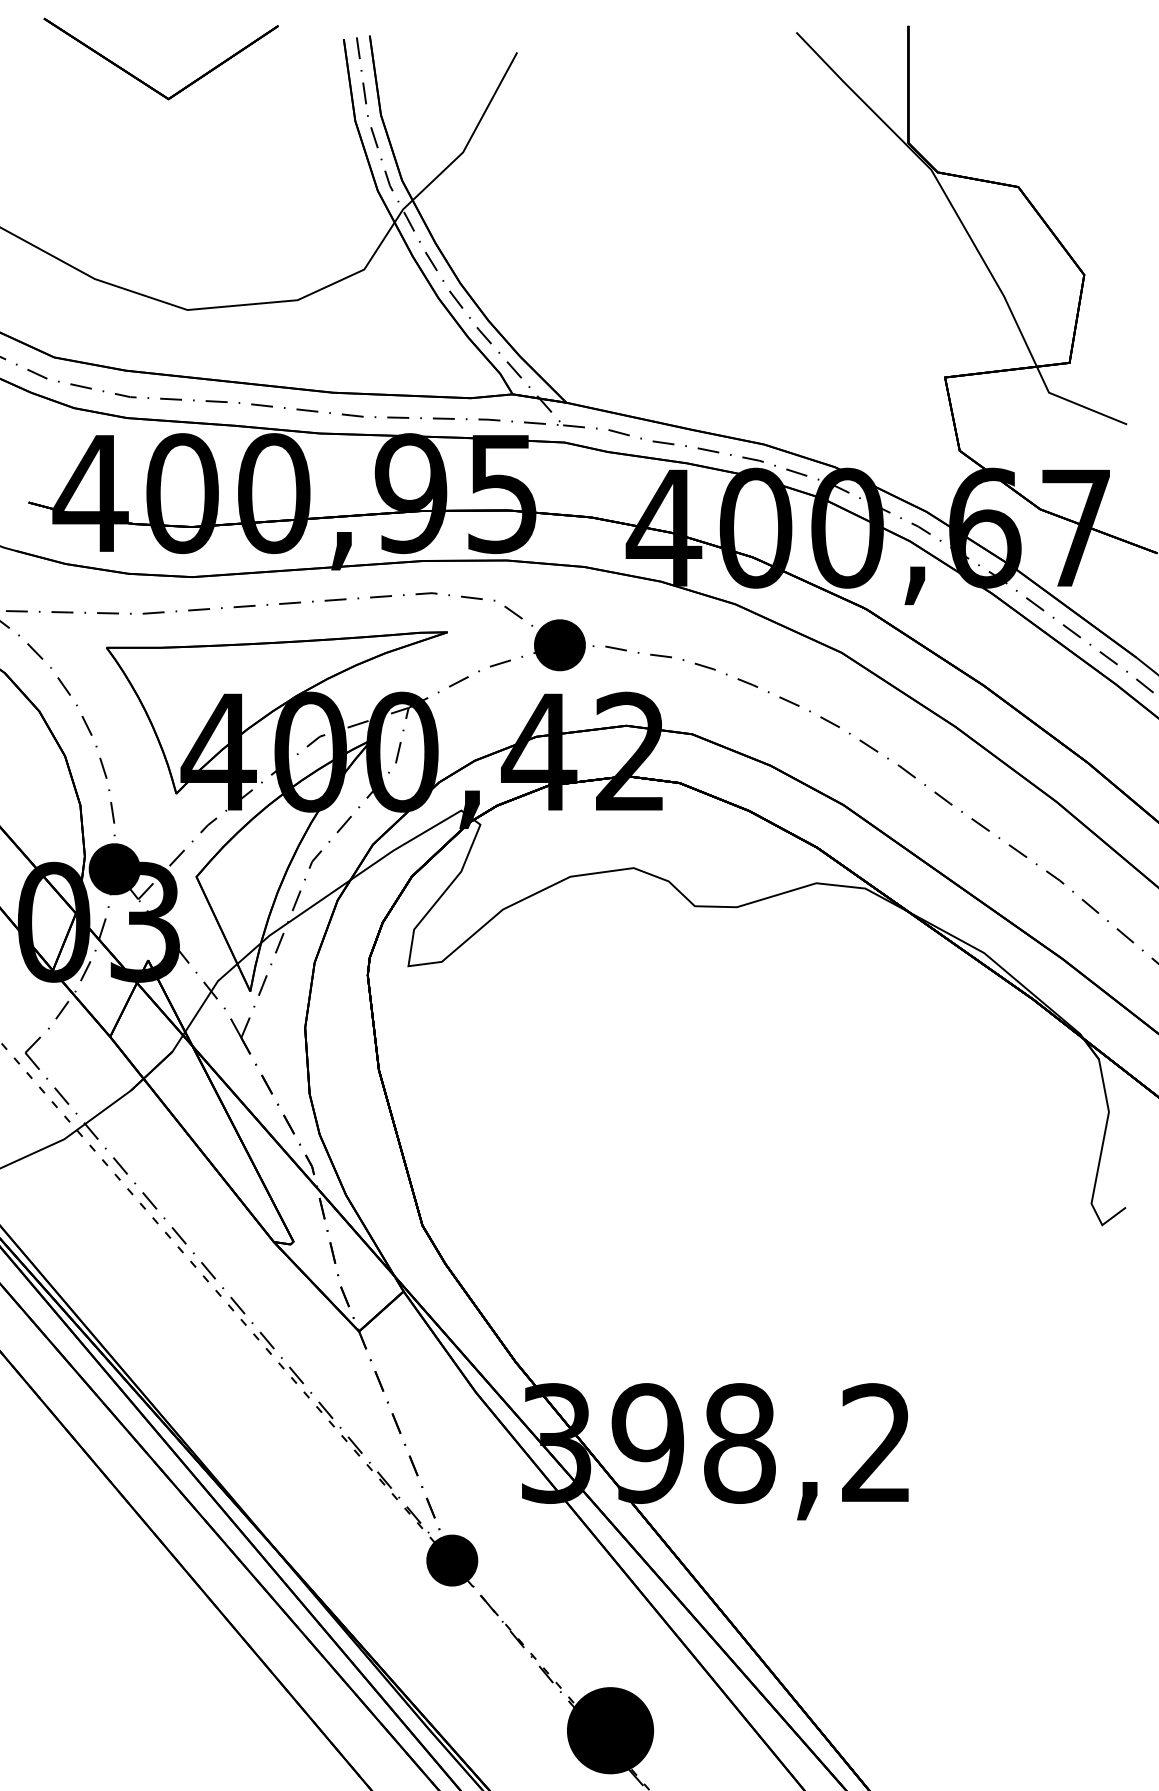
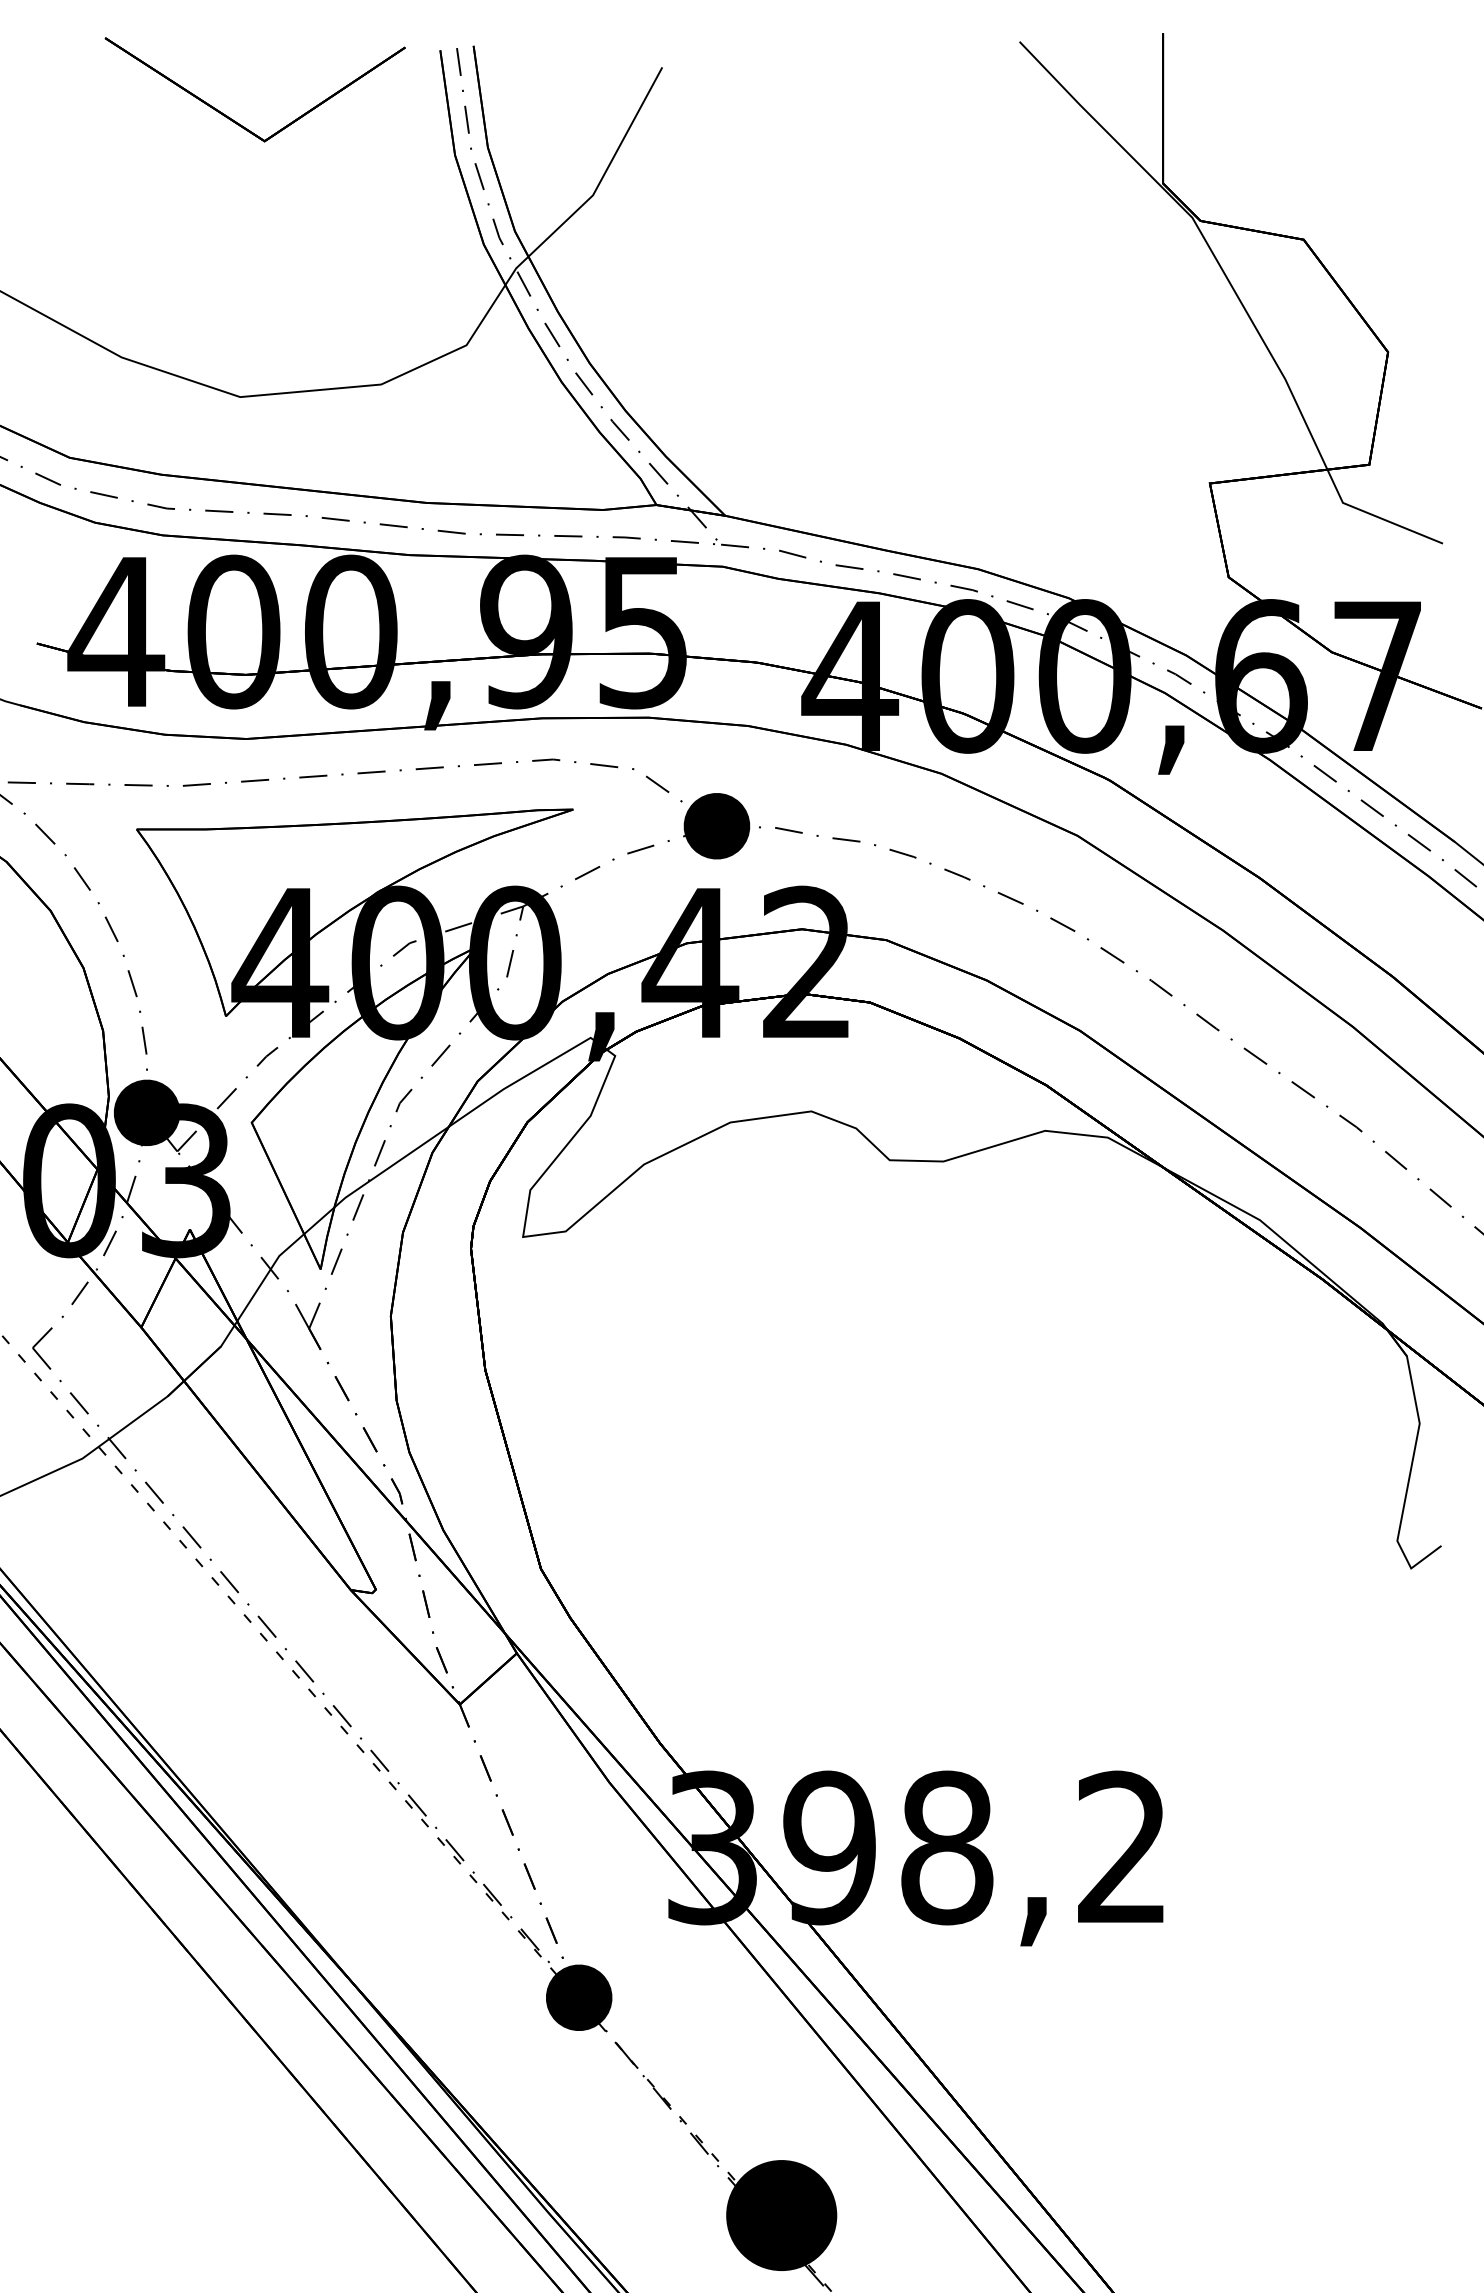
part: (145, 82) -> (235, 119), moved

